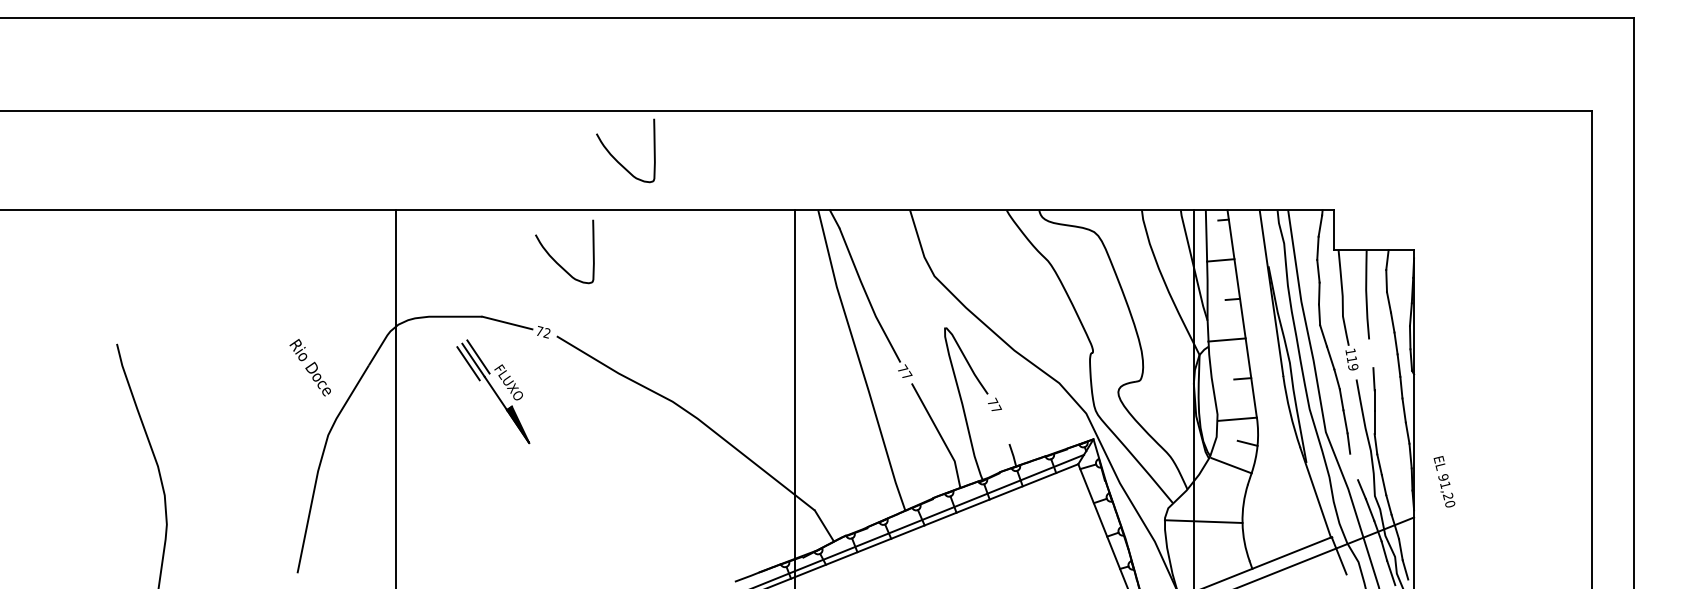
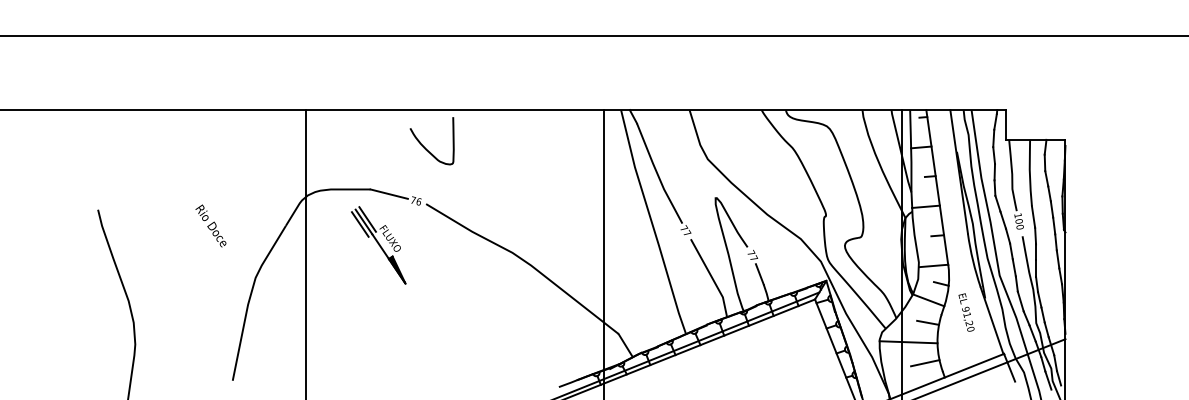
curve: (616, 159) -> (470, 72), removed
text: (546, 333) -> (418, 201), 72 -> 76
line: (1371, 353) -> (1033, 216), added
text: (1351, 363) -> (1018, 224), 119 -> 100
text: (309, 367) -> (210, 225), moved
line: (1004, 430) -> (760, 274), added
line: (1354, 466) -> (1021, 301), added
text: (1444, 481) -> (966, 312), moved
line: (1229, 495) -> (927, 322), added
line: (1226, 549) -> (925, 363), added

